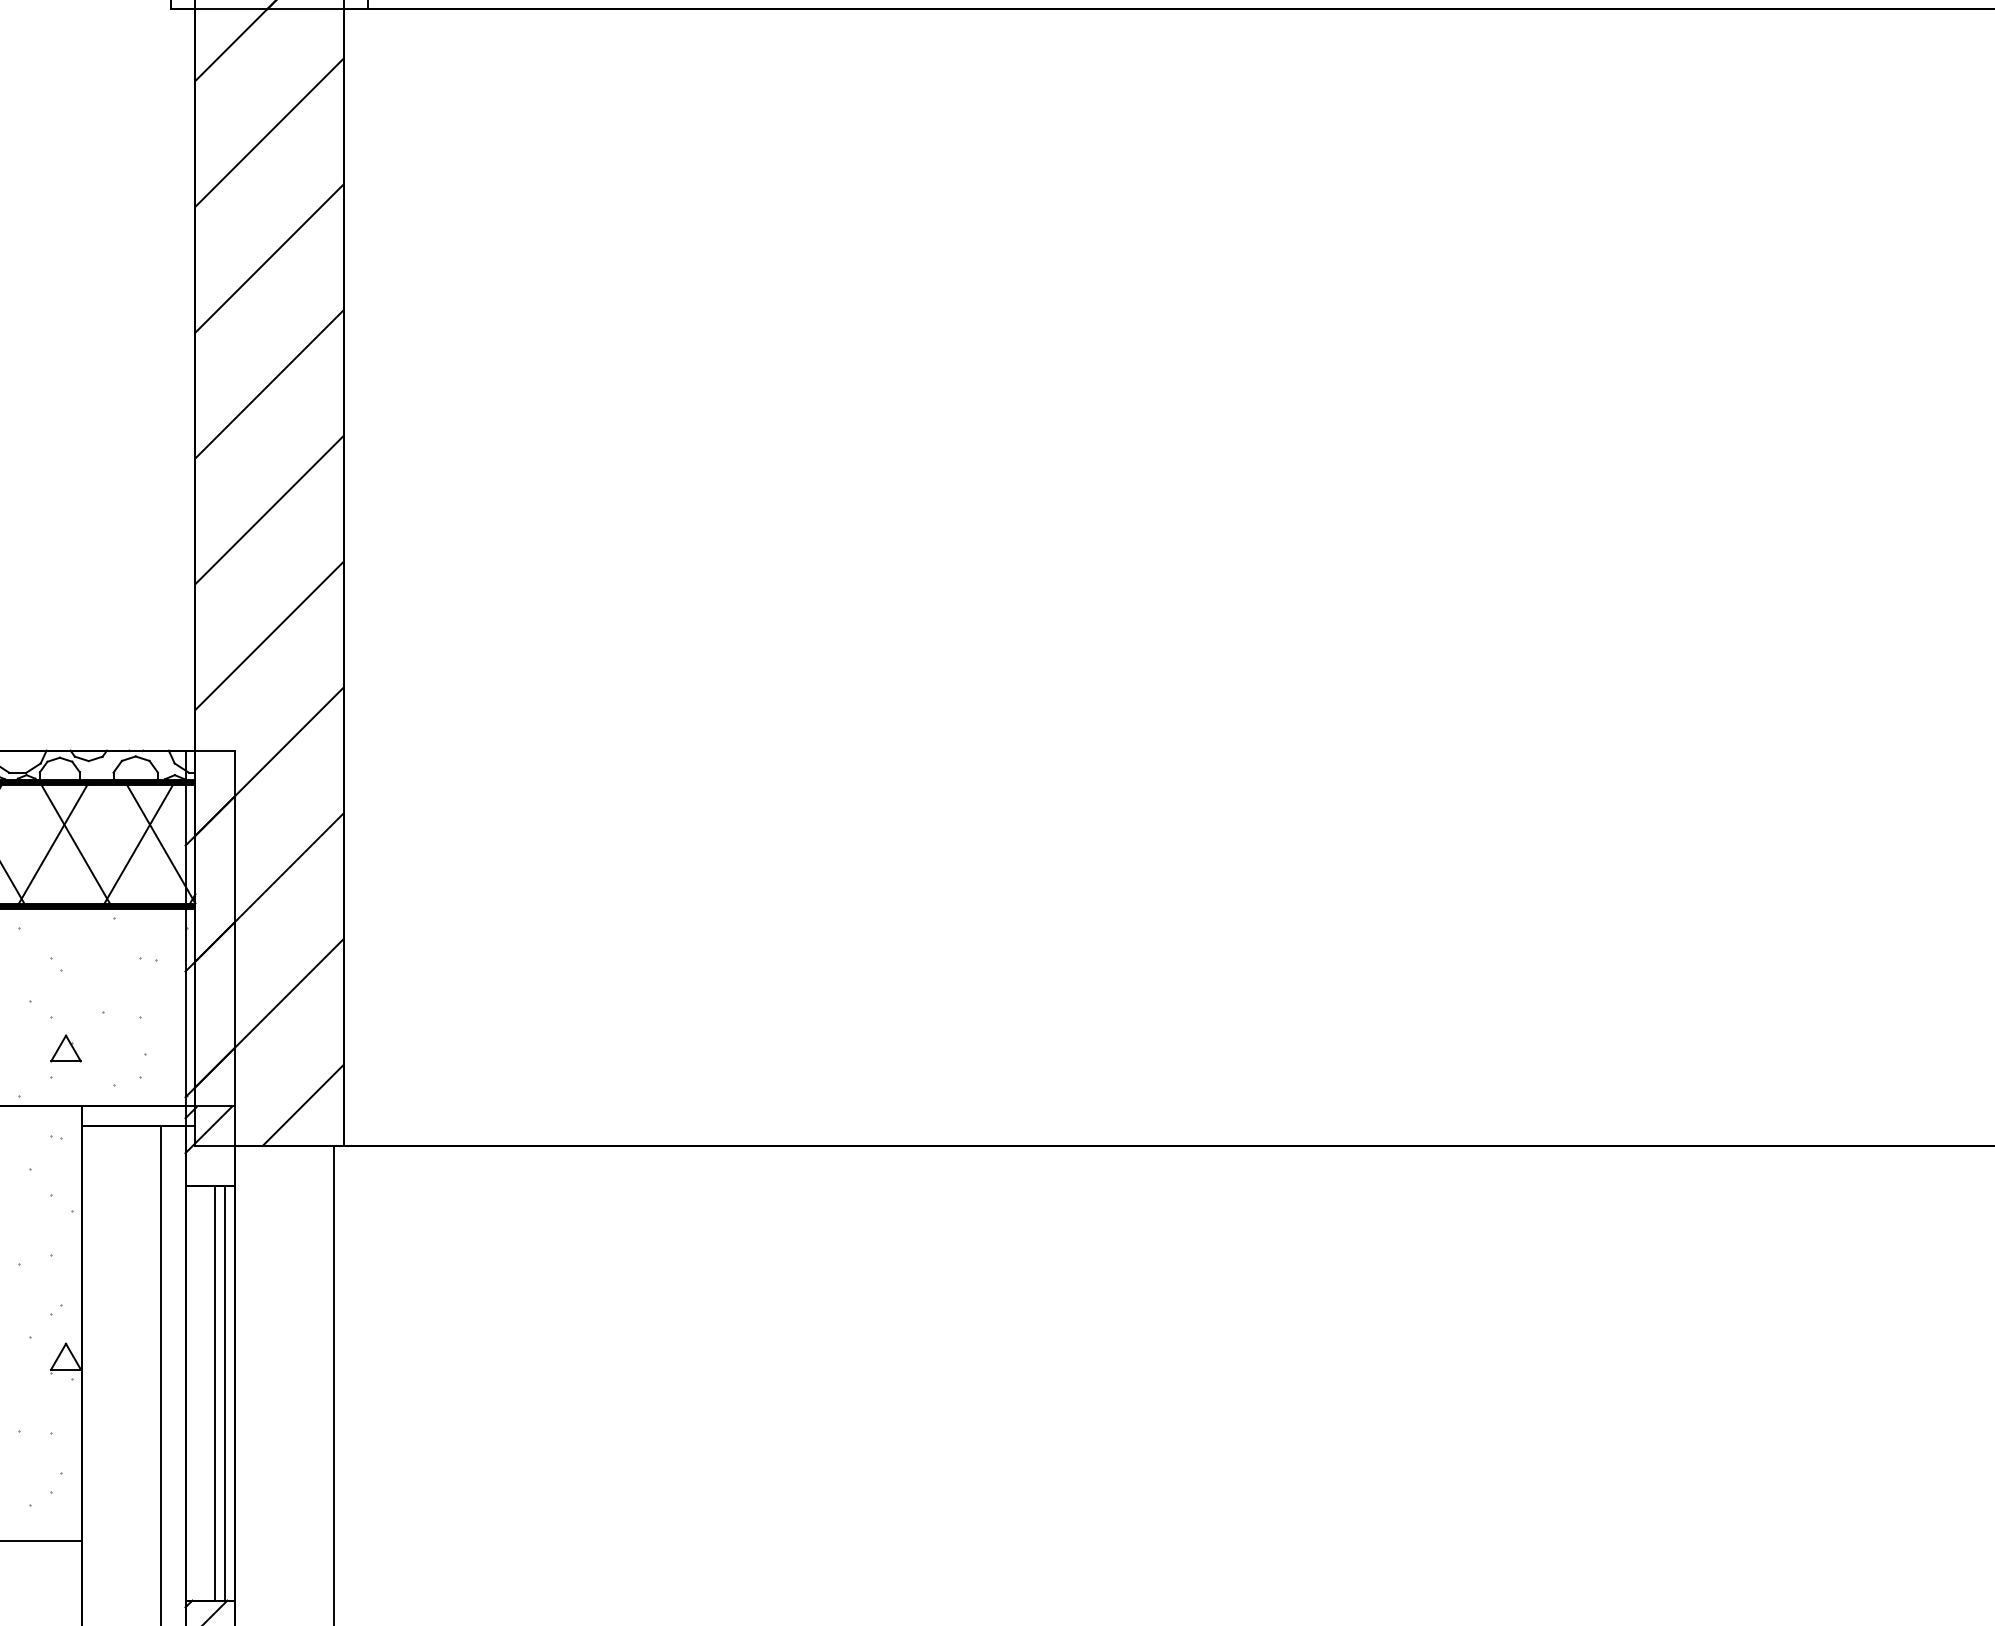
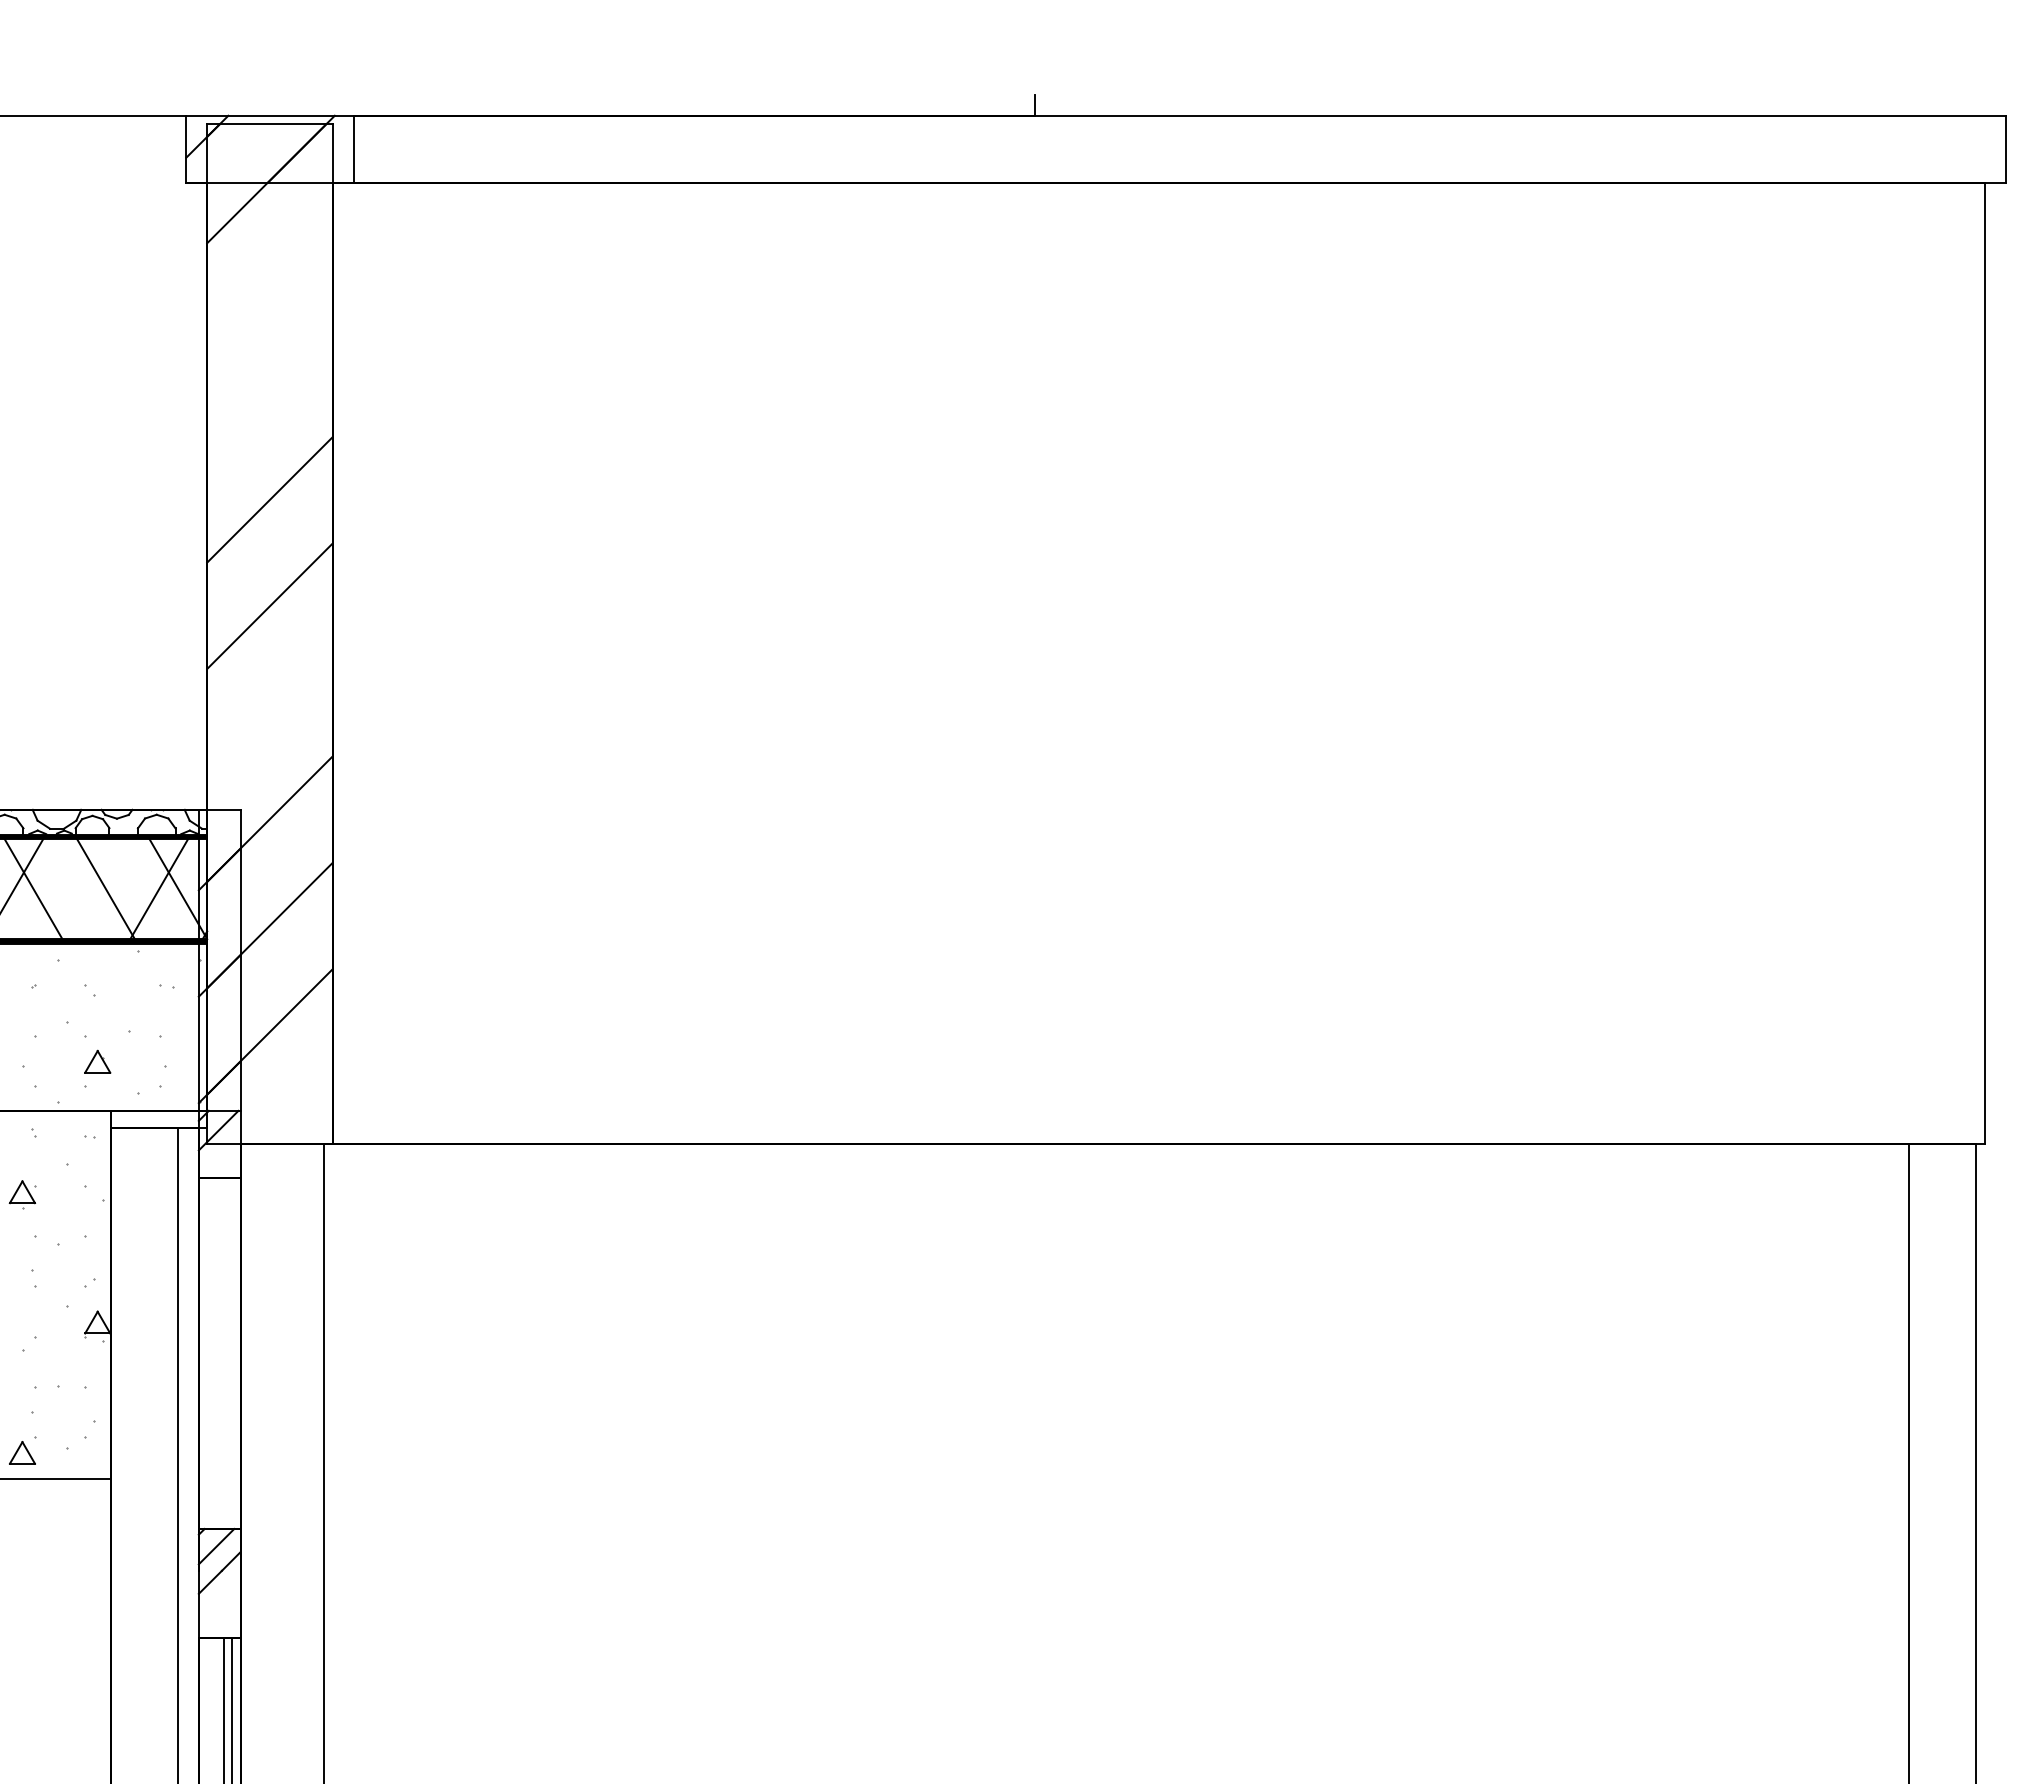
line: (269, 132) -> (269, 286), removed
line: (269, 258) -> (269, 393), removed
line: (269, 635) -> (269, 712), removed
line: (52, 844) -> (86, 889), removed
line: (303, 1104) -> (298, 1109), removed
line: (214, 1392) -> (223, 1352), removed
line: (225, 1392) -> (232, 1352), removed

